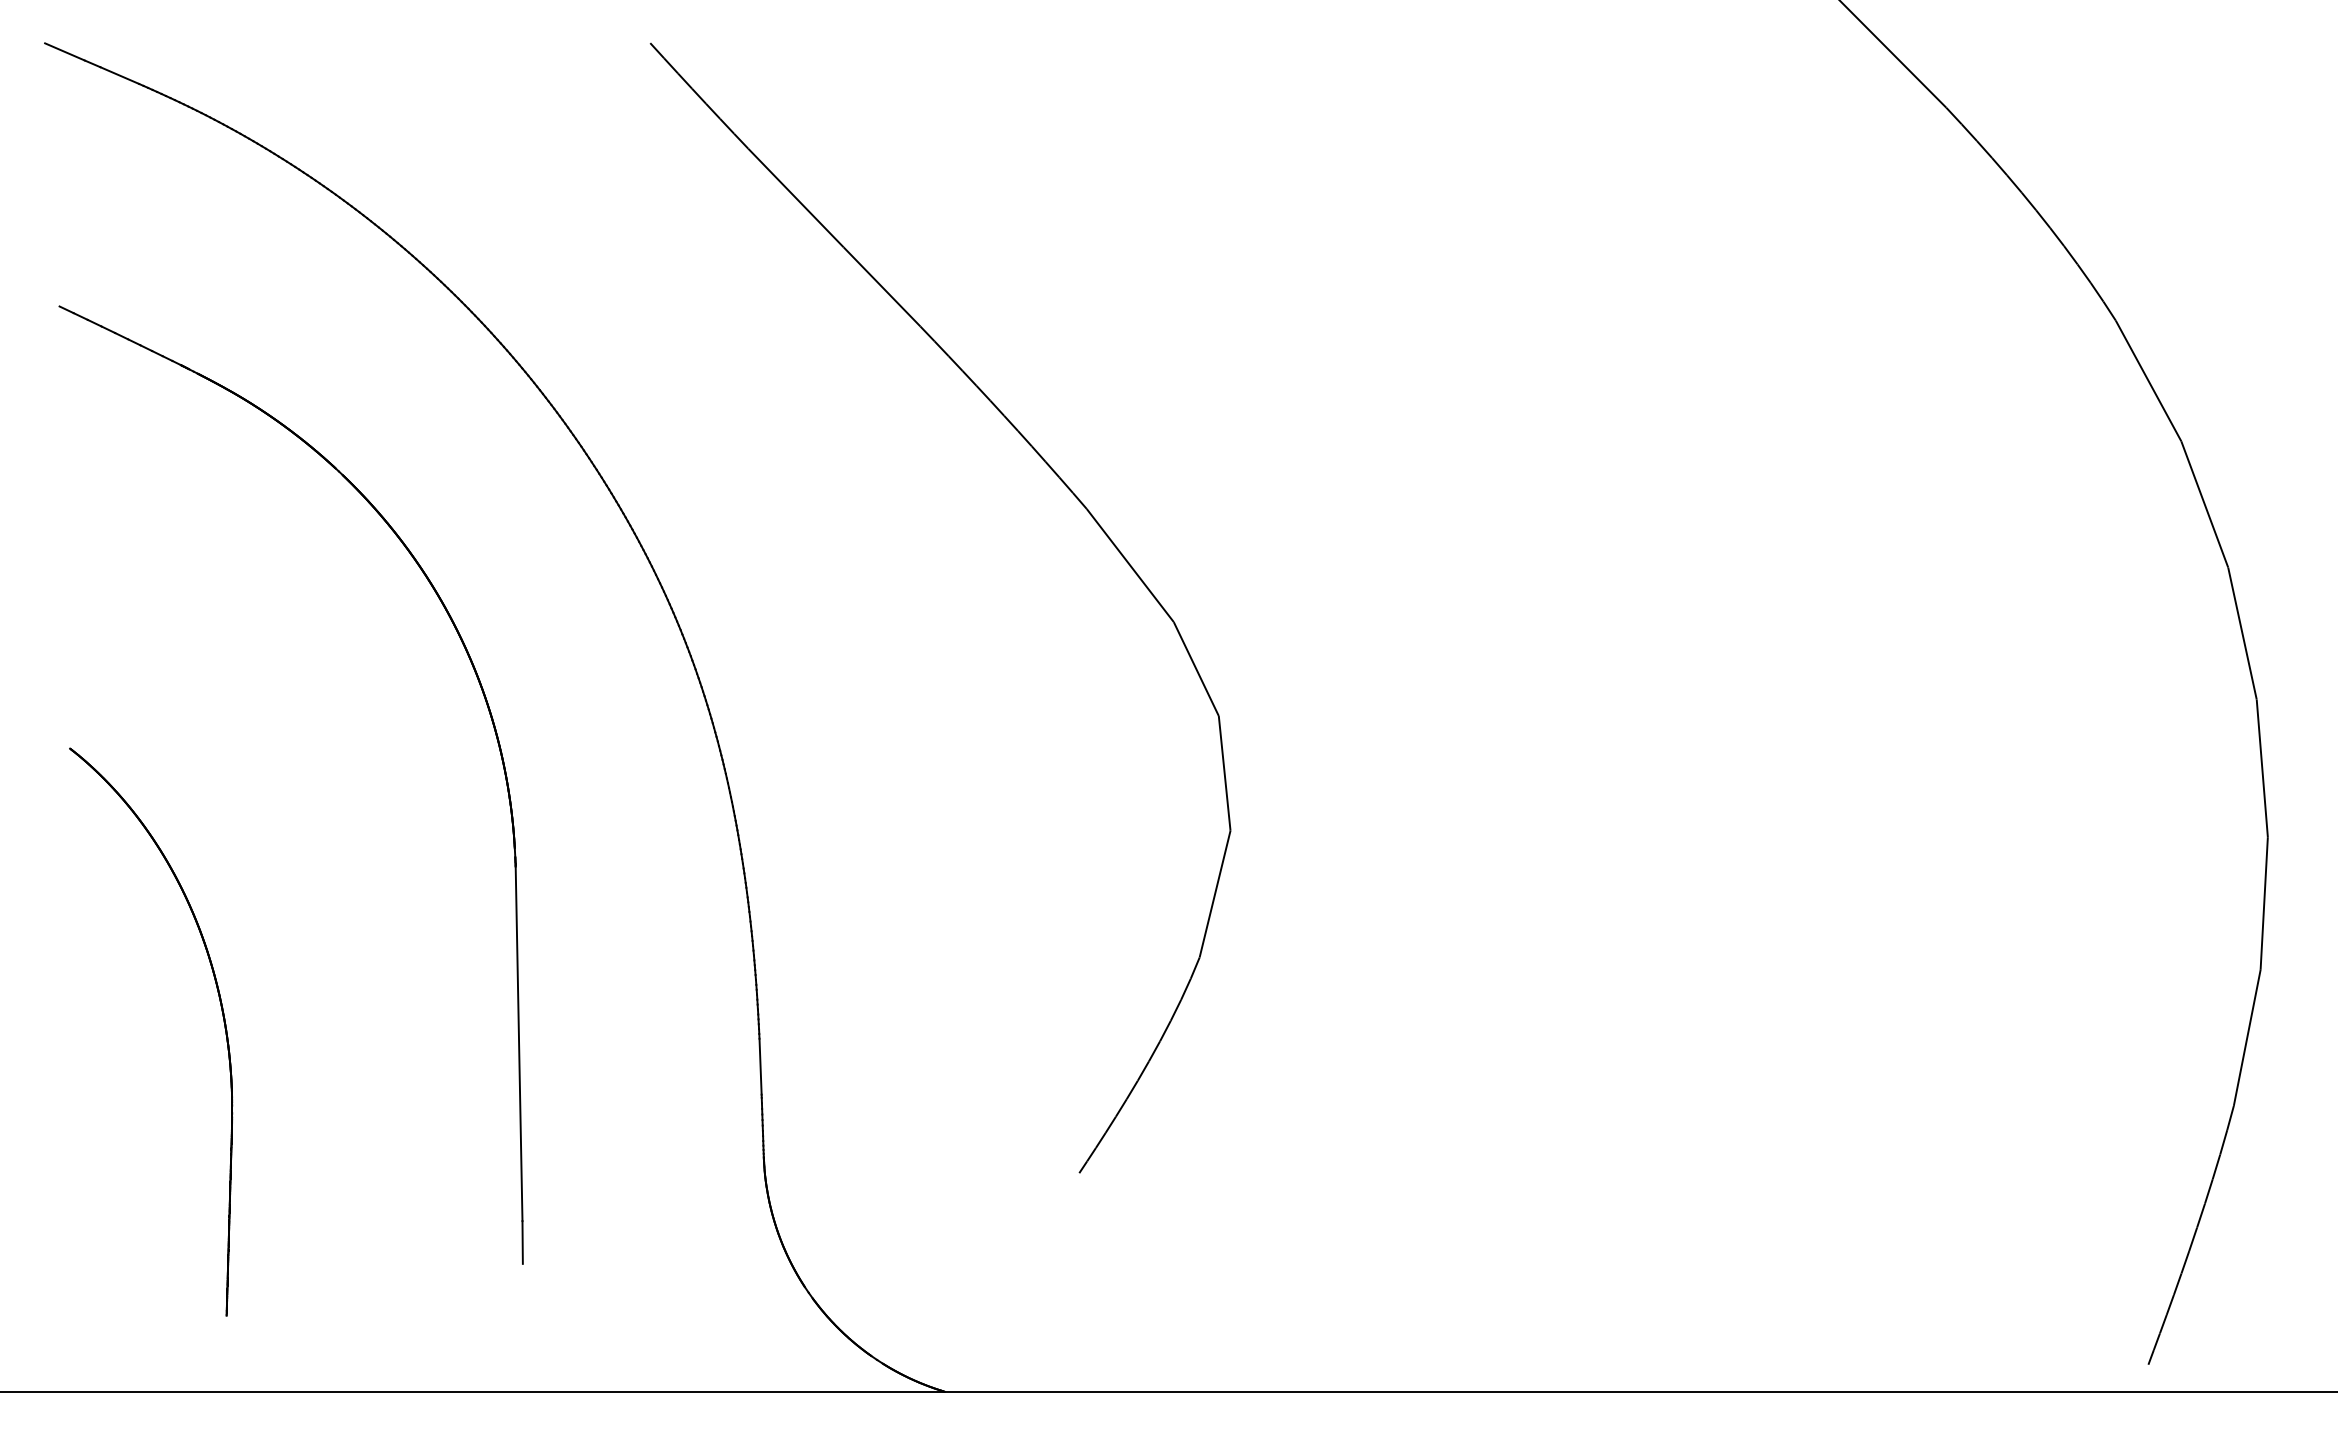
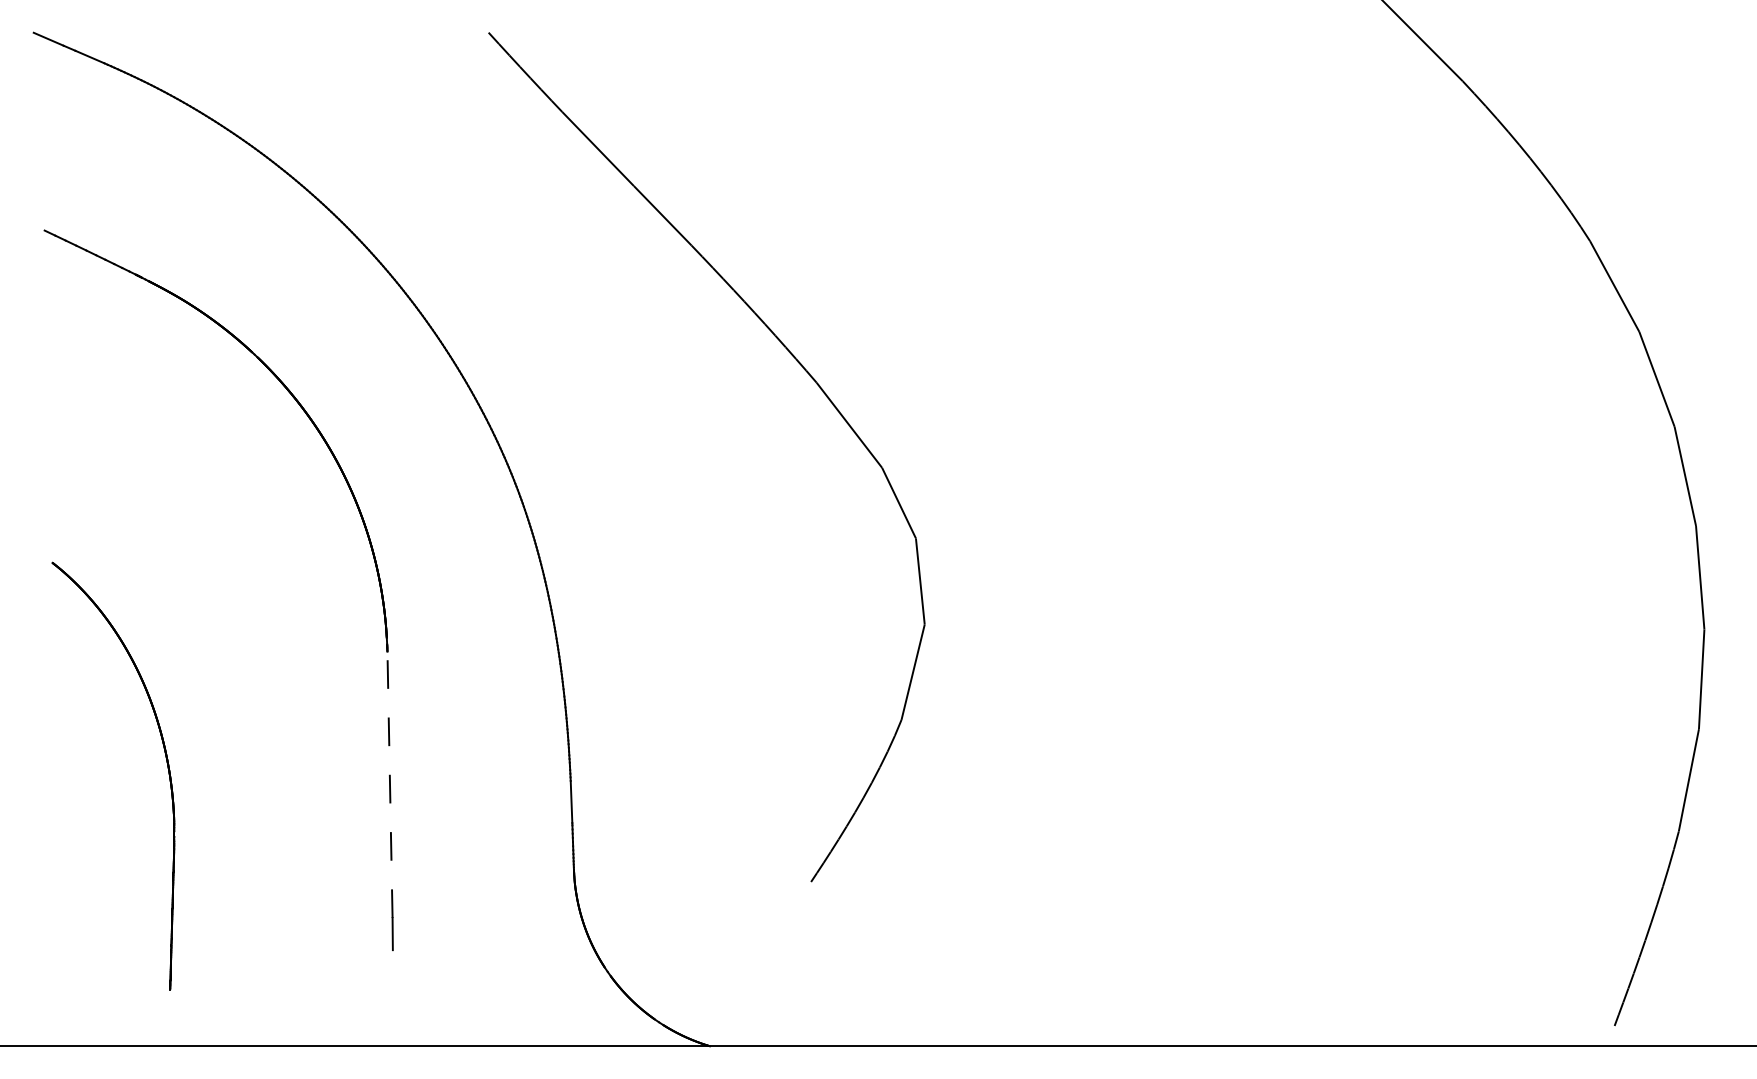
line: (519, 1044) -> (390, 785), solid -> dashed

